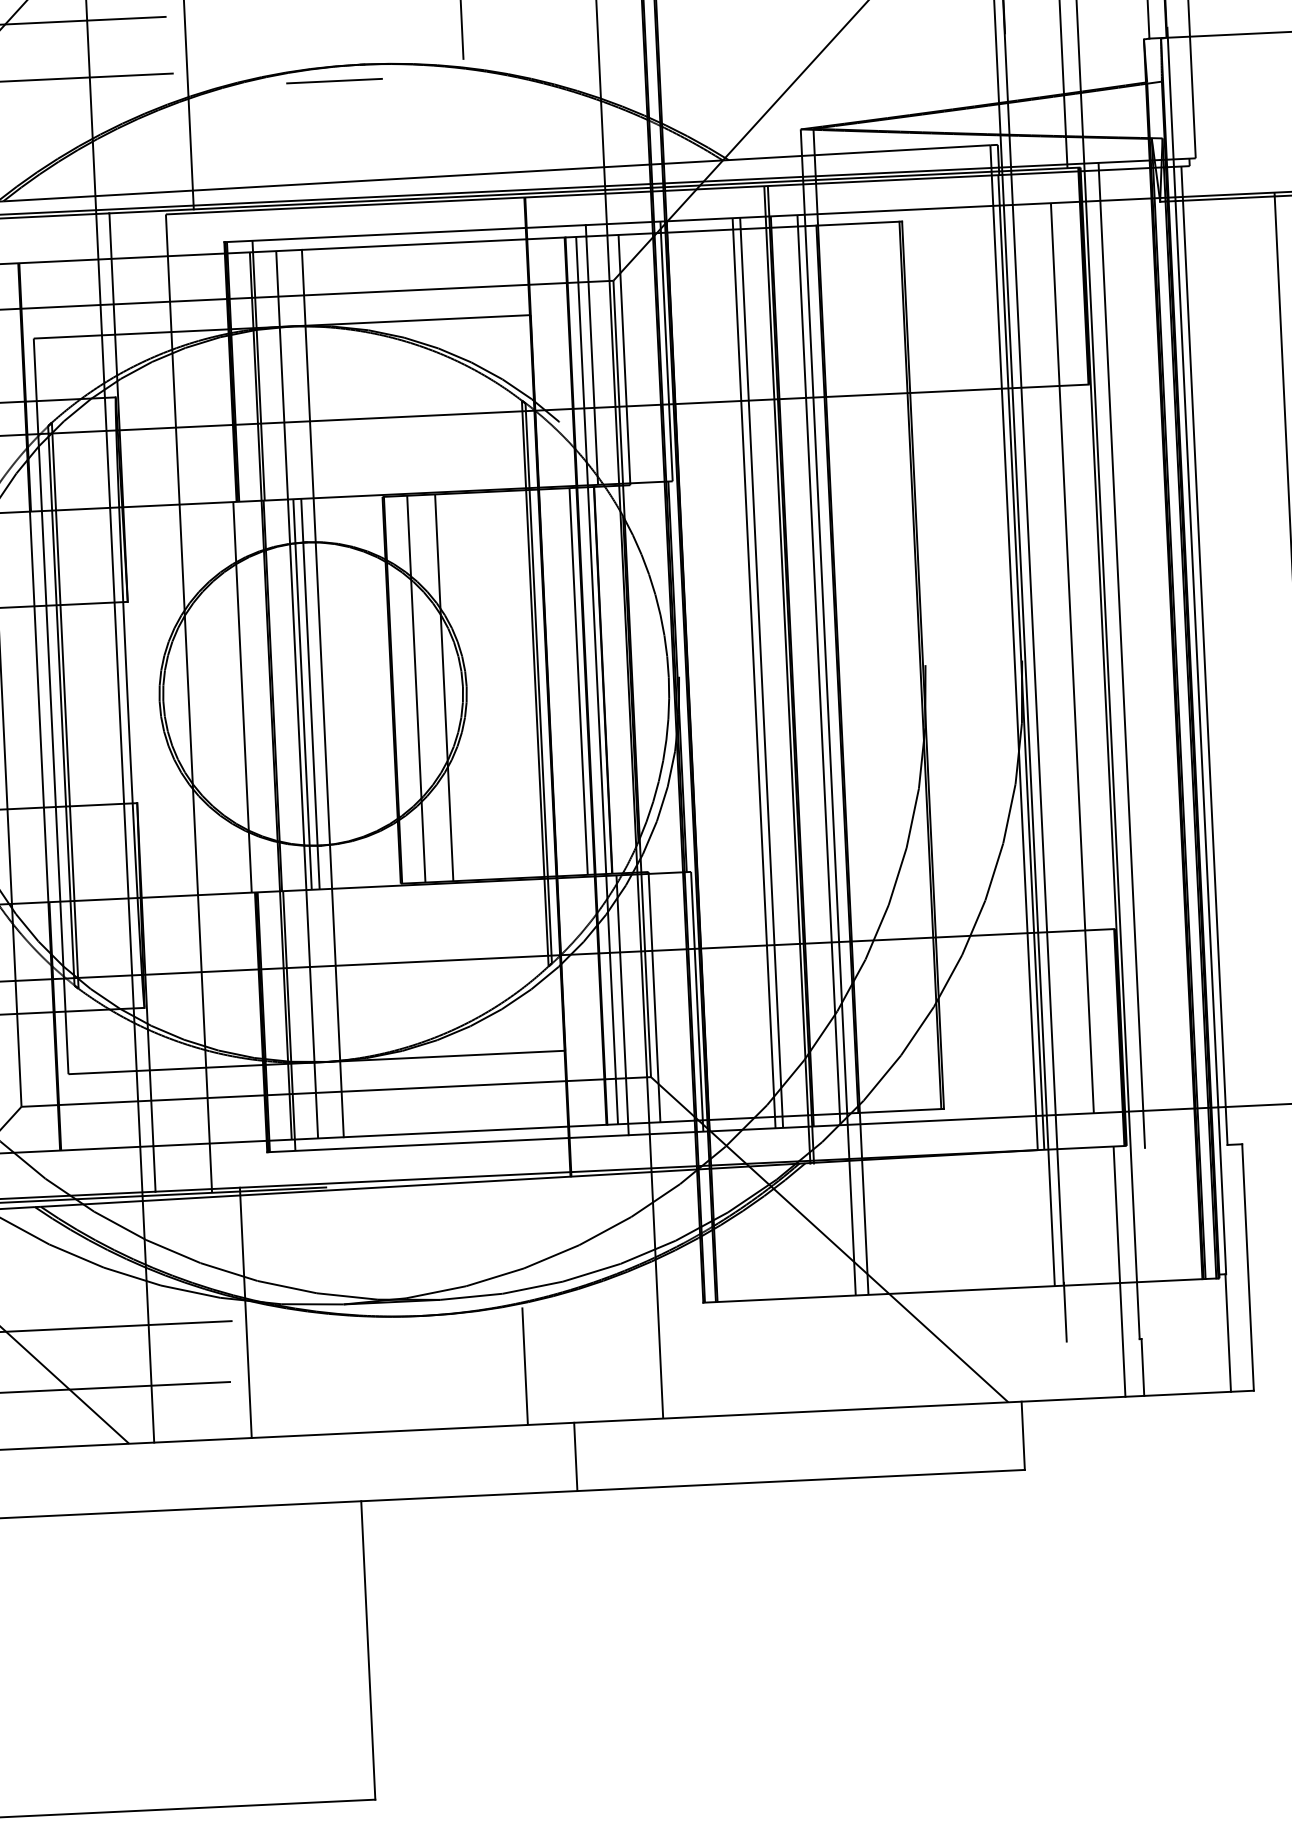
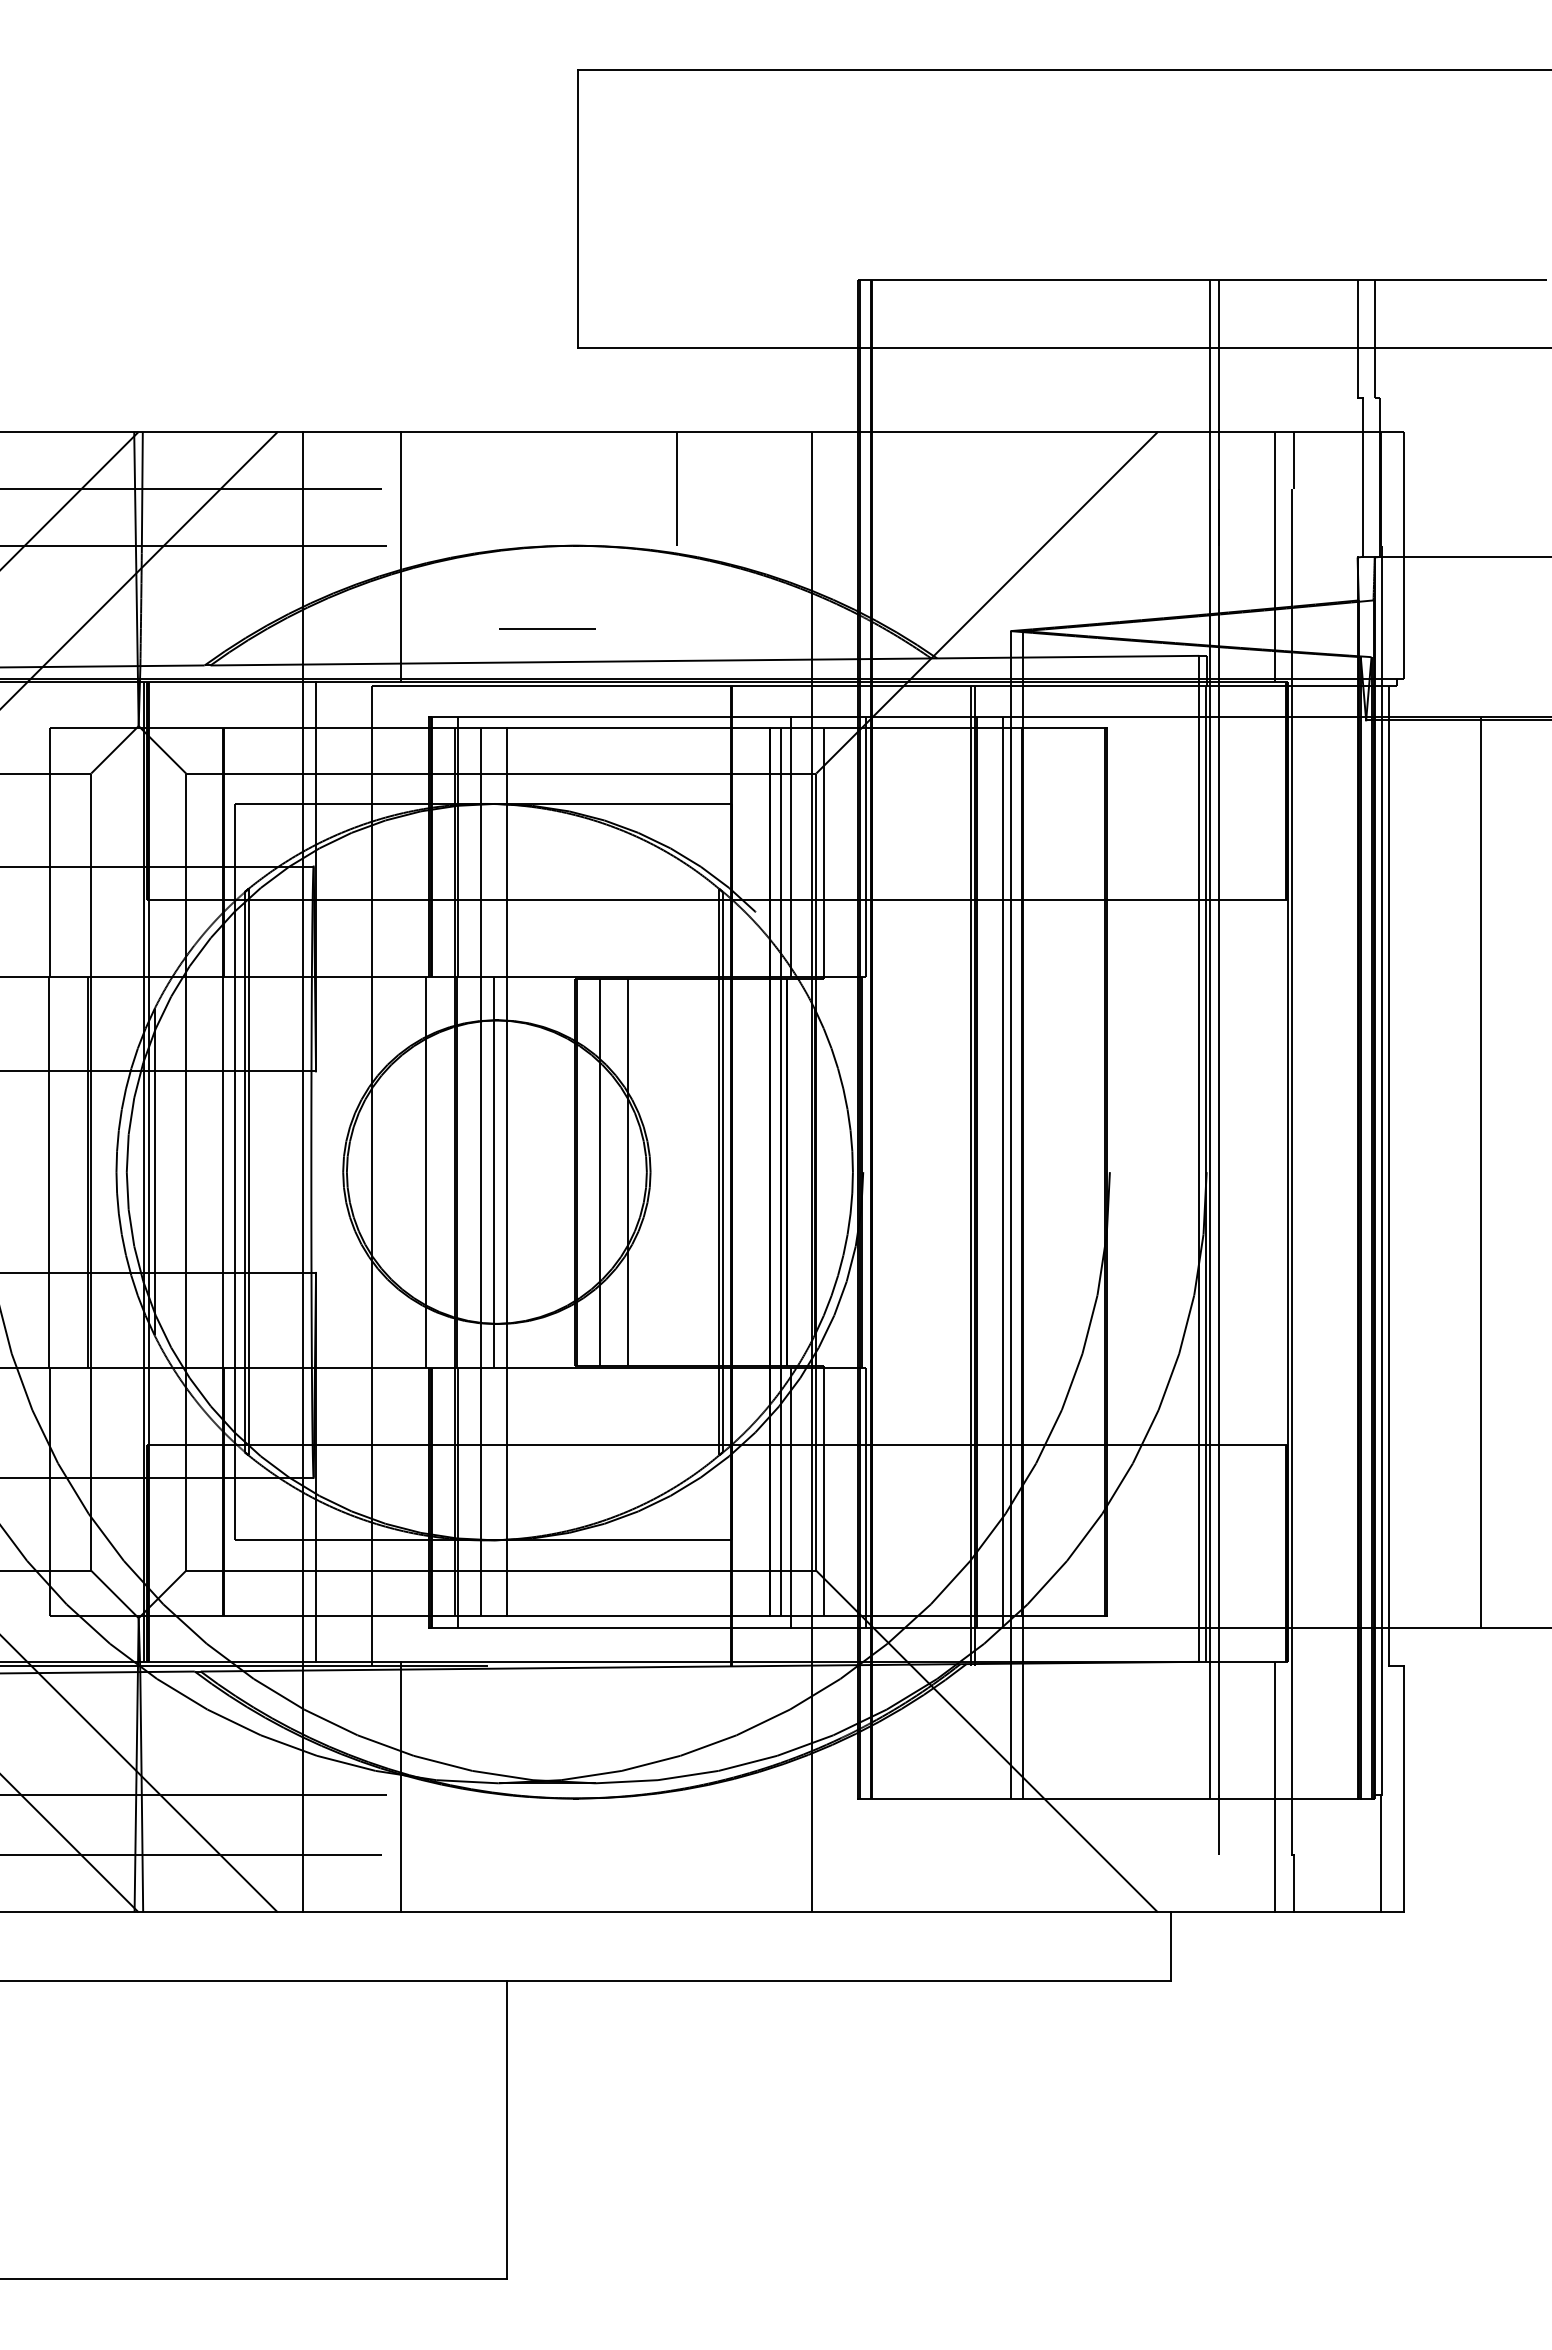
line: (334, 80) -> (547, 628), moved
line: (1121, 655) -> (1306, 1171), removed
line: (1071, 657) -> (1256, 1171), removed
line: (754, 672) -> (938, 1171), removed
line: (761, 672) -> (945, 1171), removed
line: (578, 680) -> (762, 1171), removed
line: (302, 693) -> (486, 1171), removed
line: (524, 1366) -> (676, 1853), removed
line: (575, 1456) -> (723, 1946), removed

